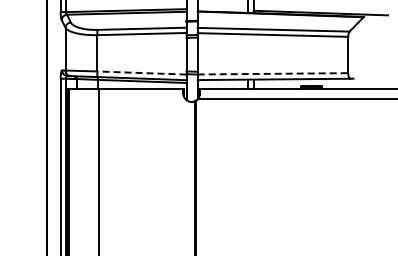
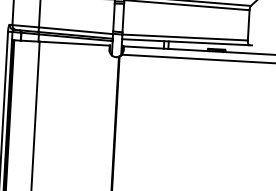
line: (141, 73) -> (75, 31), dashed -> solid
line: (273, 73) -> (185, 37), dashed -> solid

